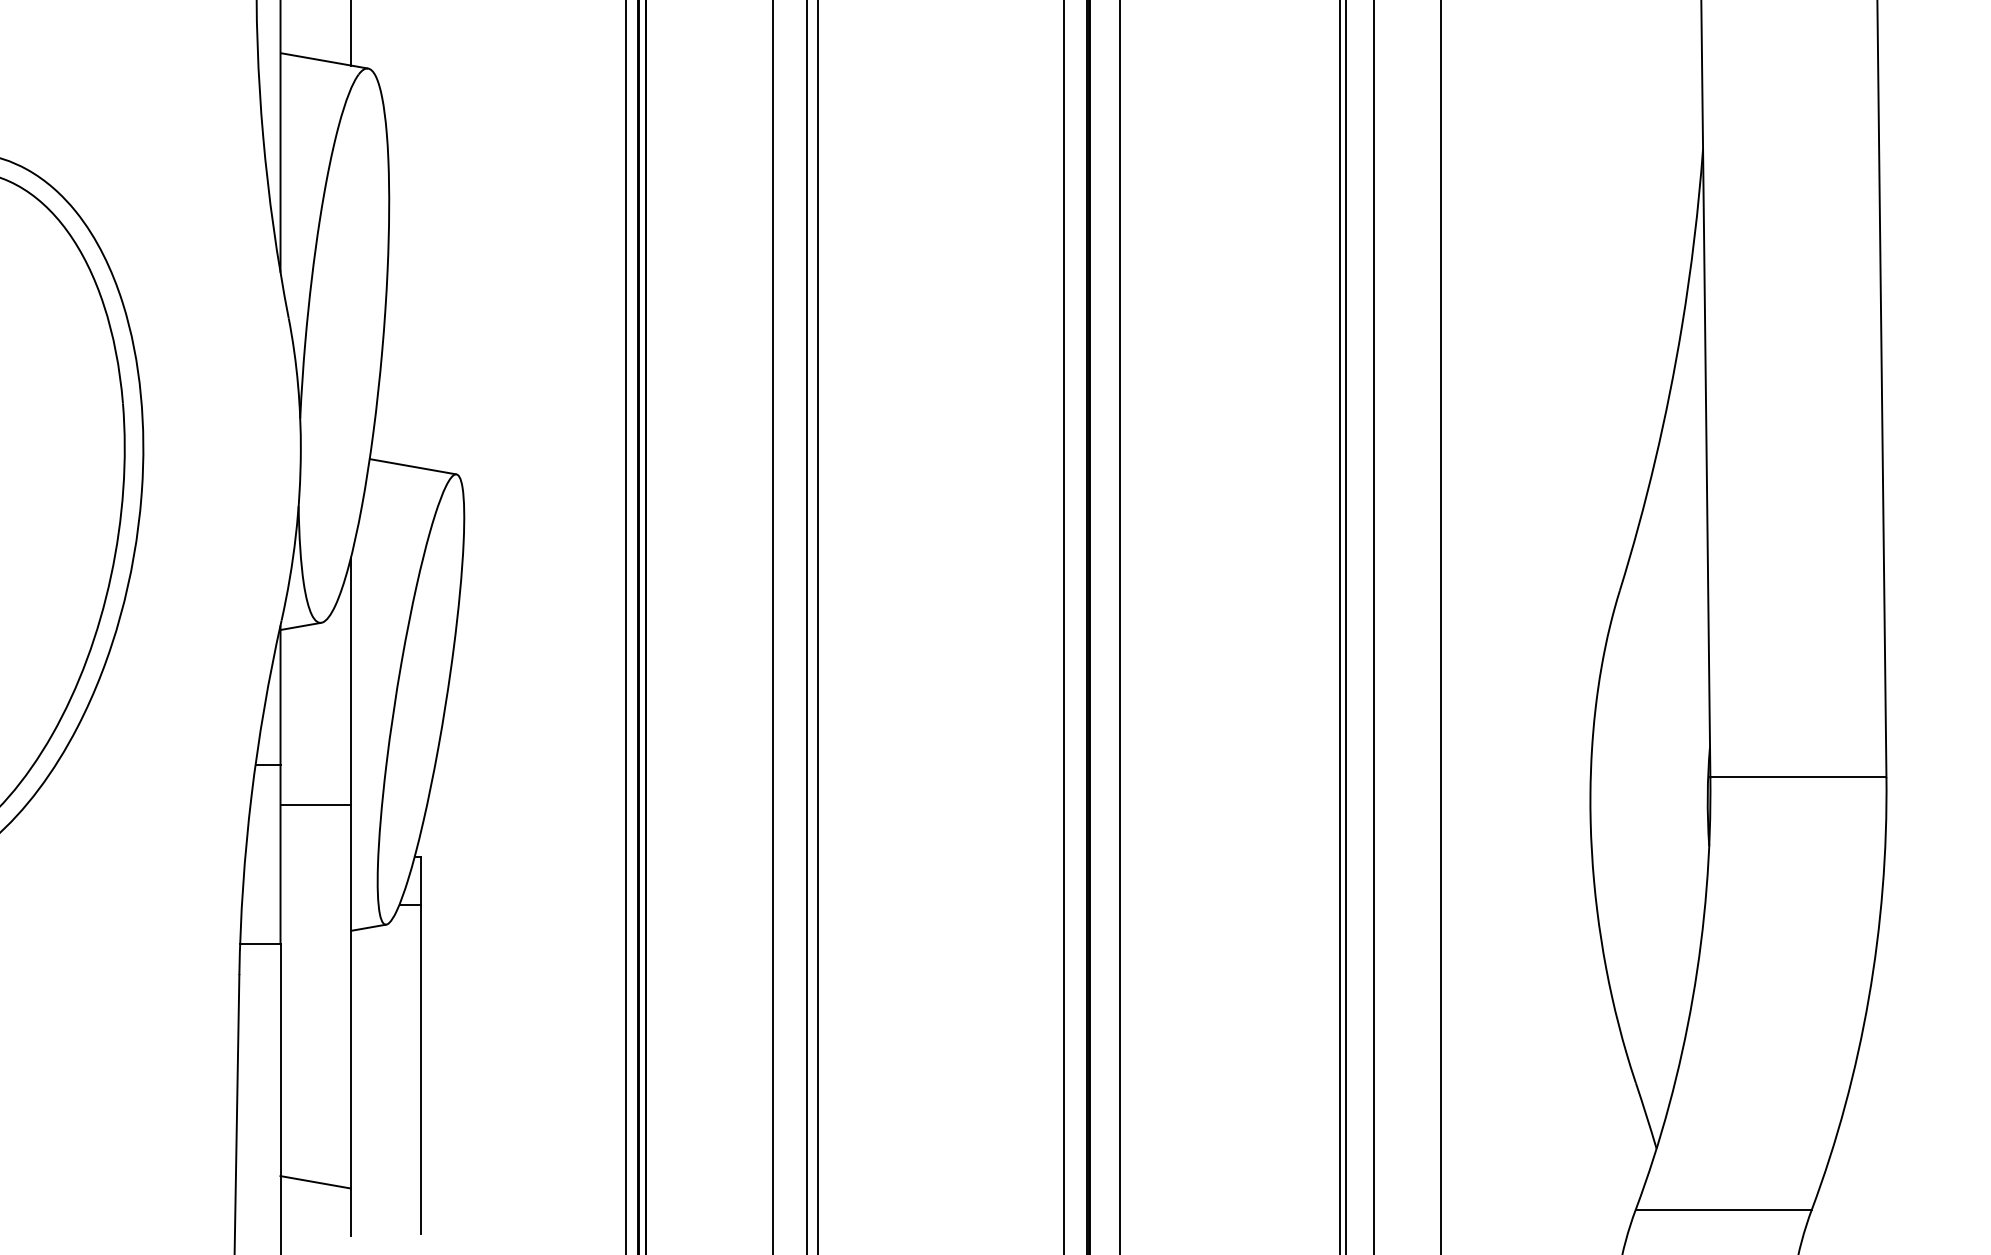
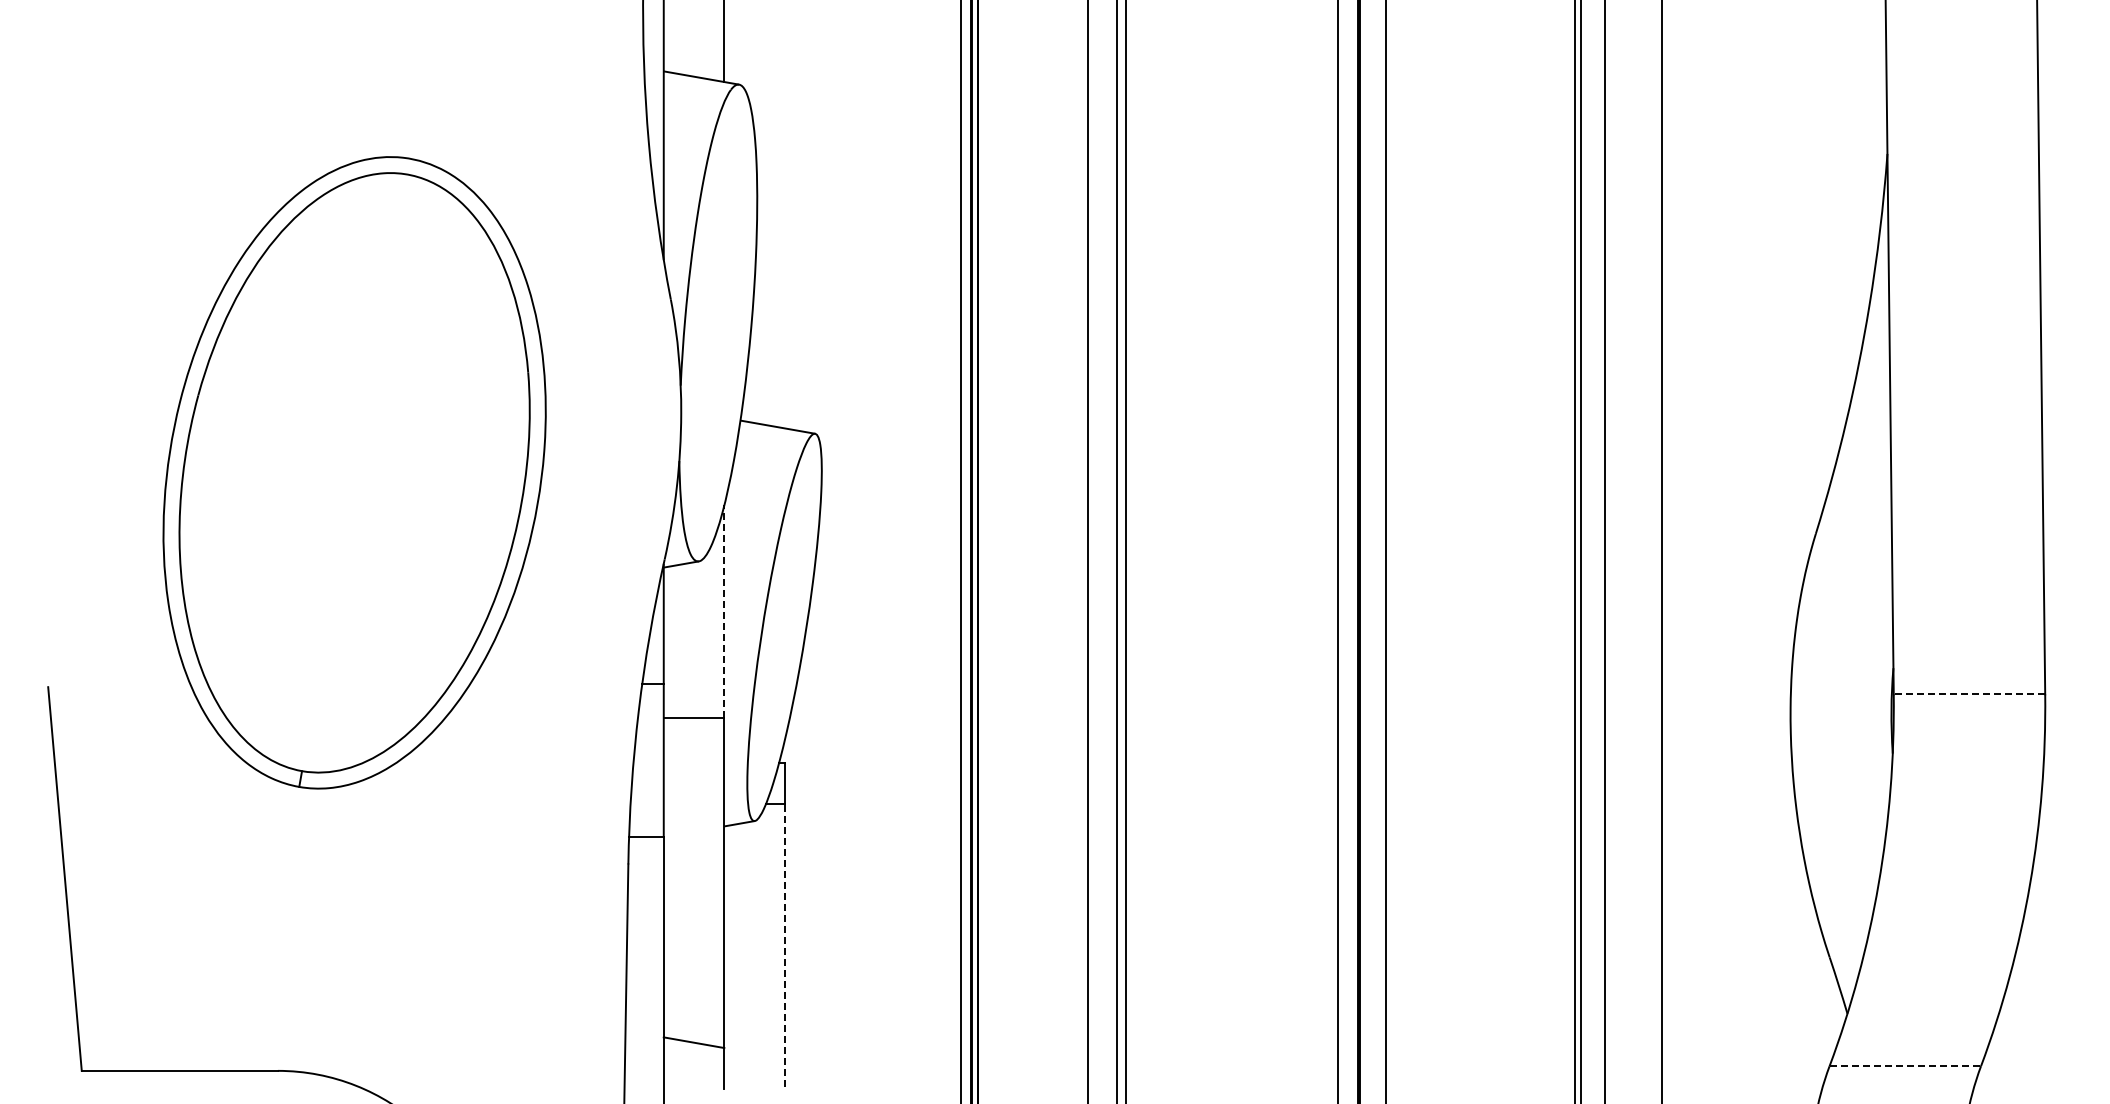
line: (351, 681) -> (724, 611), solid -> dashed
line: (1798, 777) -> (1969, 694), solid -> dashed
line: (420, 1069) -> (784, 945), solid -> dashed
line: (1724, 1209) -> (1905, 1066), solid -> dashed

